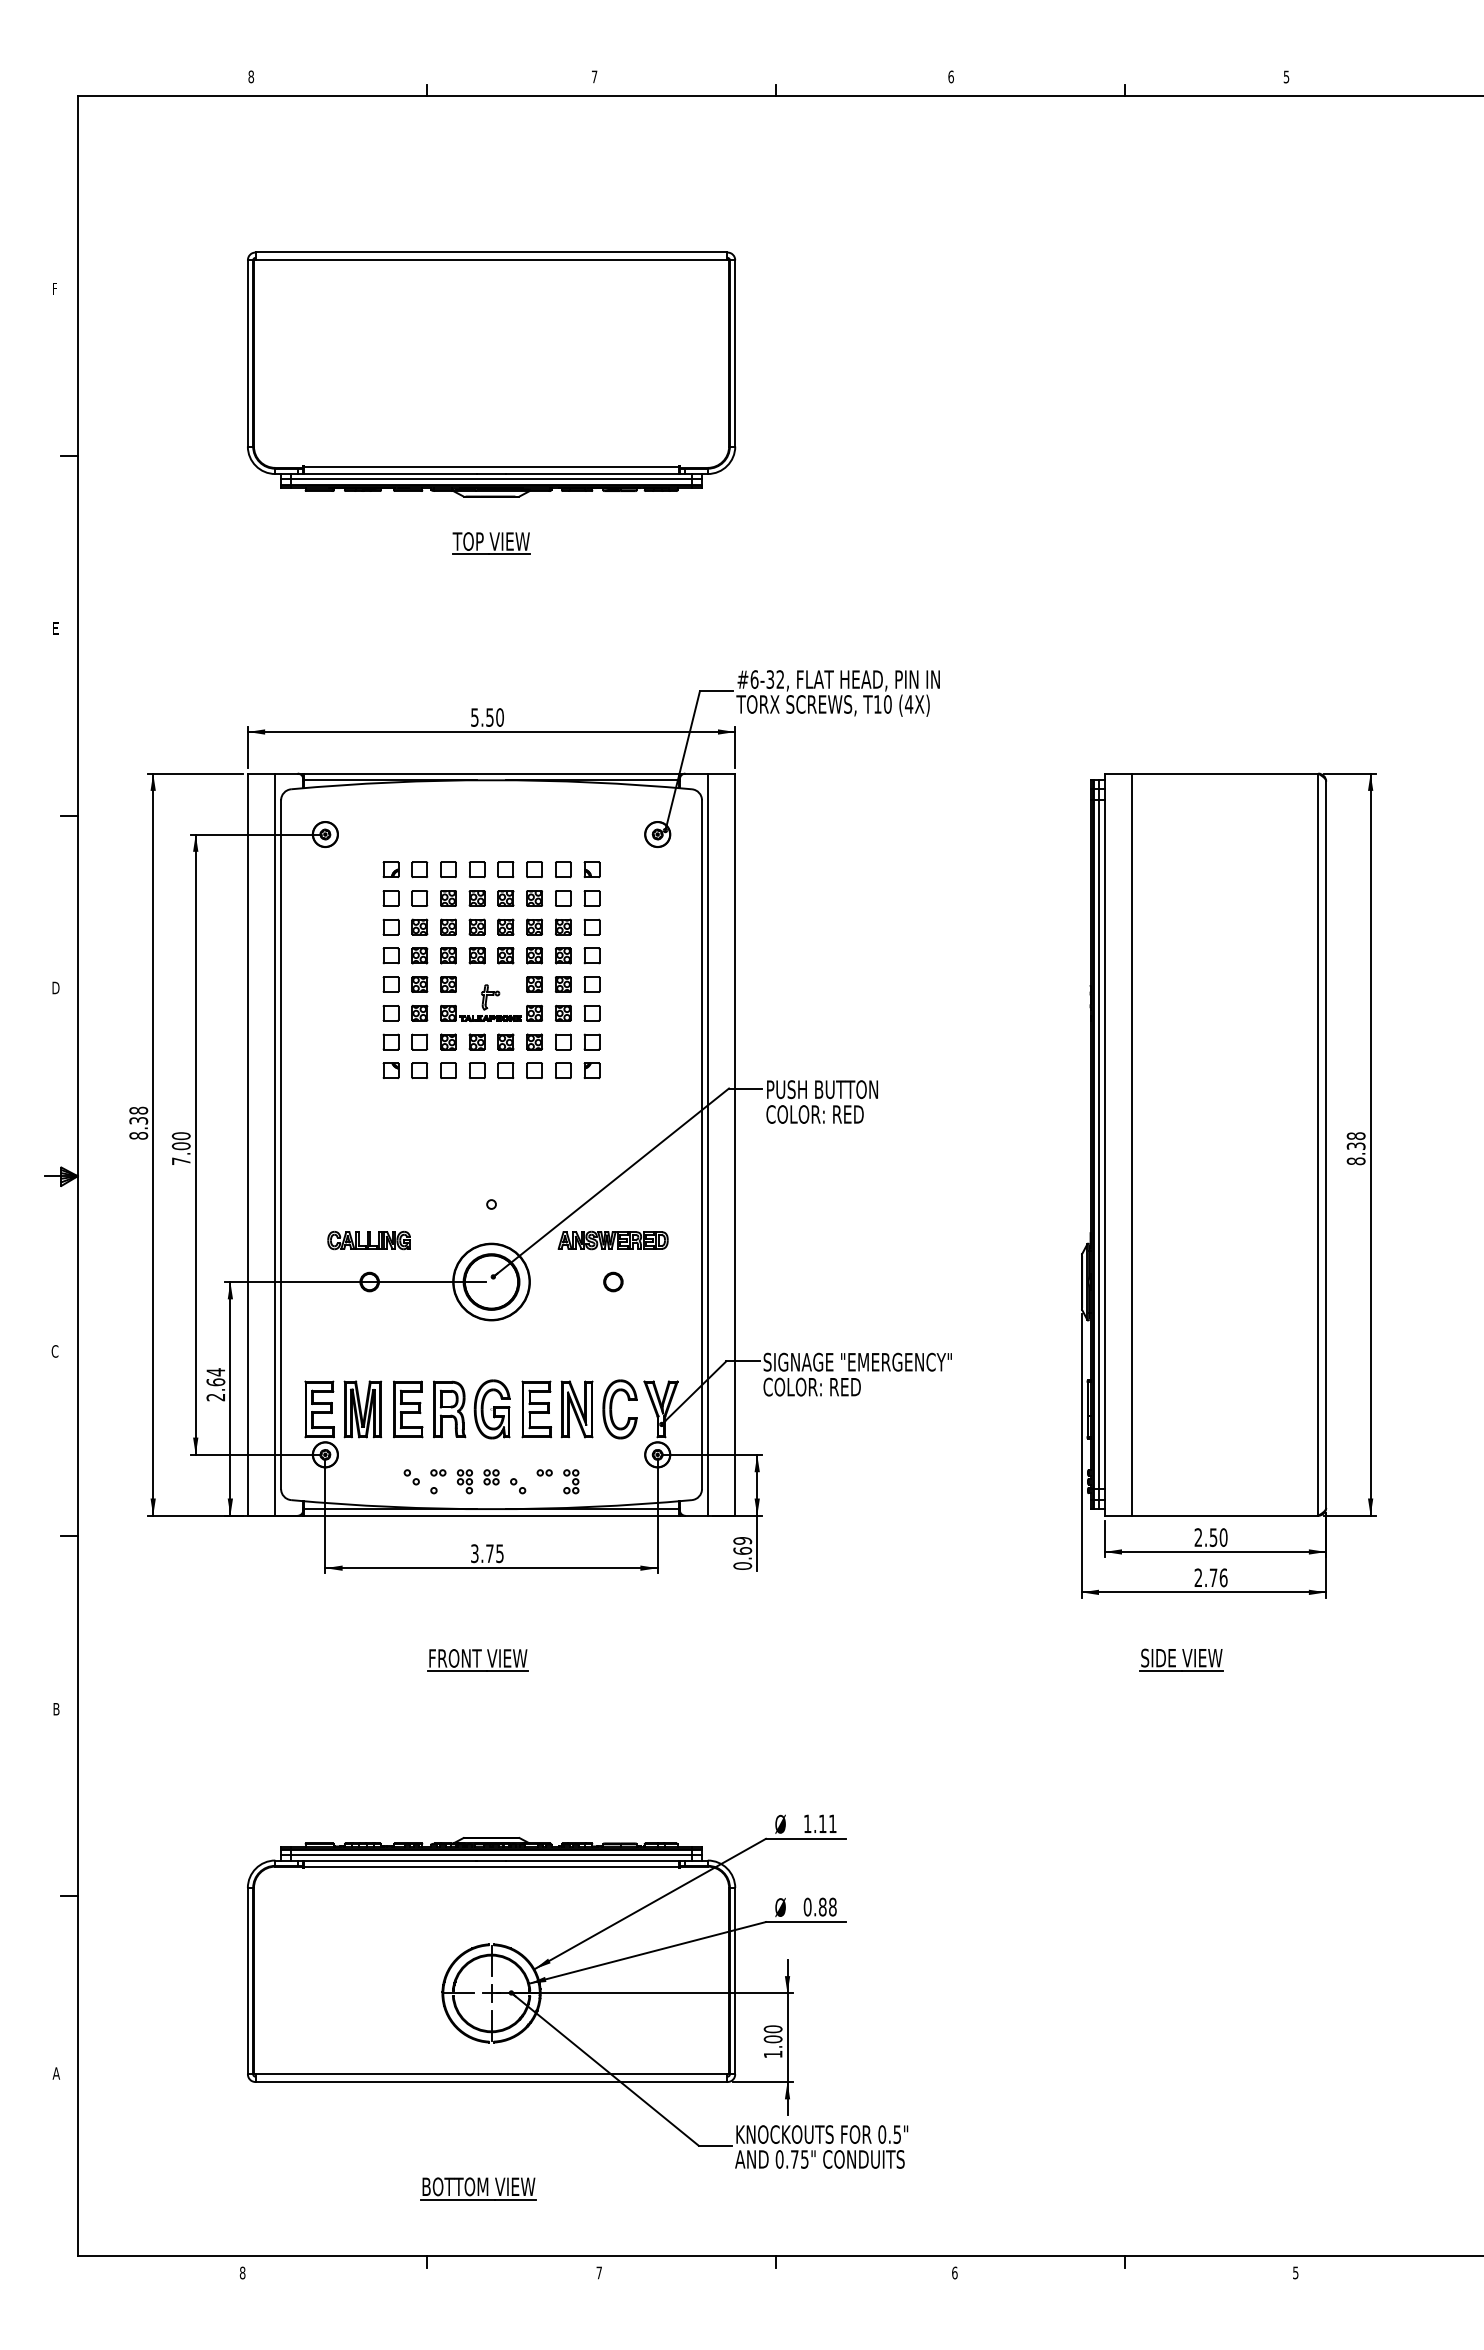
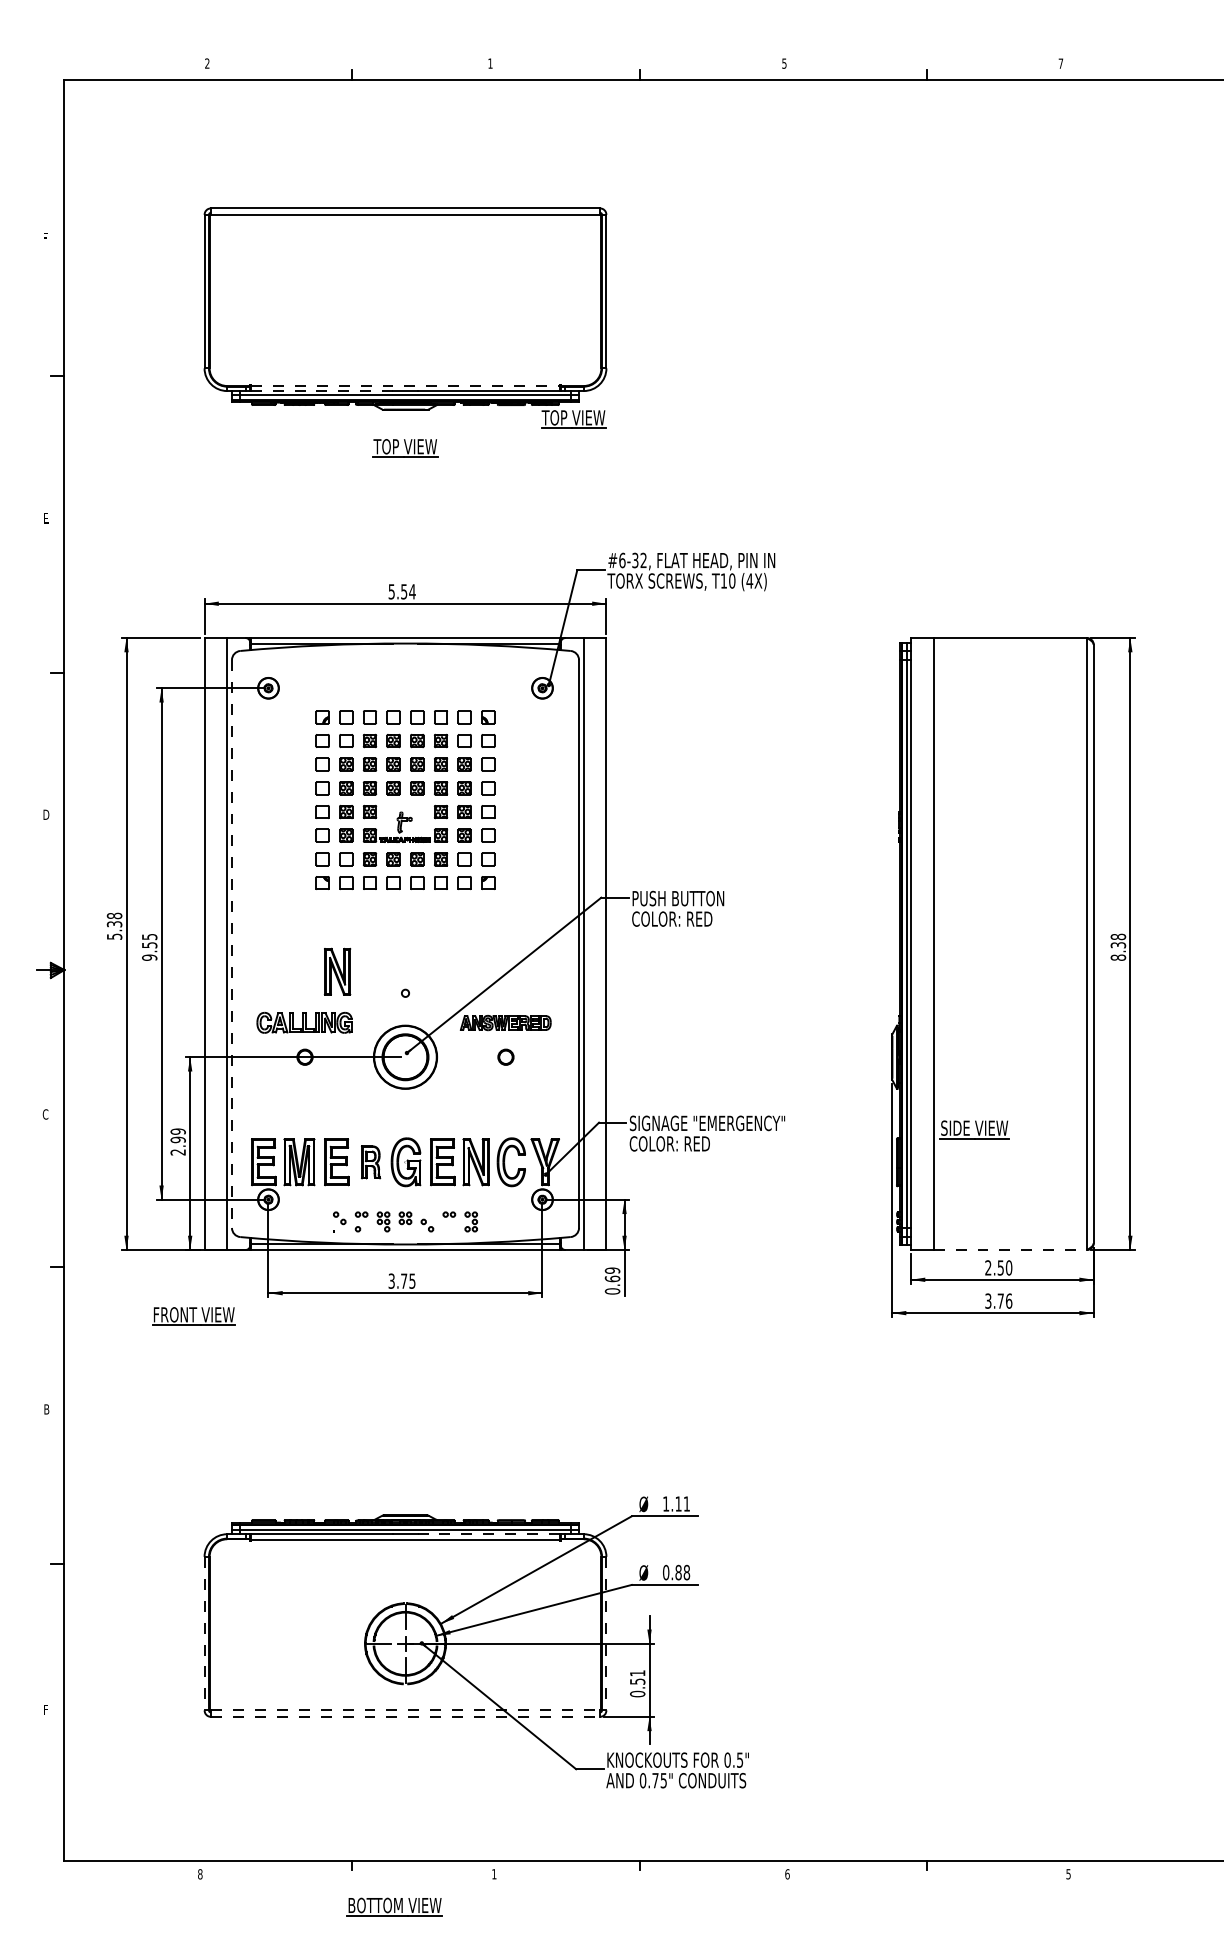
text: (251, 76) -> (207, 63), 8 -> 2
text: (594, 76) -> (490, 63), 7 -> 1
text: (950, 76) -> (783, 63), 6 -> 5
text: (1286, 77) -> (1060, 64), 5 -> 7
line: (492, 467) -> (406, 385), solid -> dashed
line: (389, 473) -> (321, 390), solid -> dashed
part: (695, 508) -> (573, 419), added
text: (499, 717) -> (412, 591), 5.50 -> 5.54
text: (138, 1135) -> (114, 936), 8.38 -> 5.38
line: (281, 1145) -> (232, 944), solid -> dashed
text: (180, 1148) -> (149, 947), 7.00 -> 9.55
part: (408, 1178) -> (337, 971), added
part: (368, 1240) -> (304, 1023), size x1.4
text: (215, 1377) -> (177, 1135), 2.64 -> 2.99
part: (449, 1409) -> (370, 1162), size x0.7
line: (1225, 1515) -> (1010, 1249), solid -> dashed
text: (1198, 1577) -> (988, 1300), 2.76 -> 3.76
part: (1181, 1659) -> (974, 1129), moved
part: (477, 1660) -> (193, 1316), moved
line: (592, 1860) -> (488, 1534), solid -> dashed
line: (247, 1981) -> (204, 1633), solid -> dashed
line: (735, 1981) -> (606, 1633), solid -> dashed
text: (772, 2041) -> (637, 1683), 1.00 -> 0.51
text: (56, 2073) -> (46, 1709), A -> F
line: (491, 2074) -> (405, 1710), solid -> dashed
line: (491, 2082) -> (405, 1717), solid -> dashed
part: (478, 2188) -> (394, 1906), moved
text: (598, 2272) -> (493, 1873), 7 -> 1

